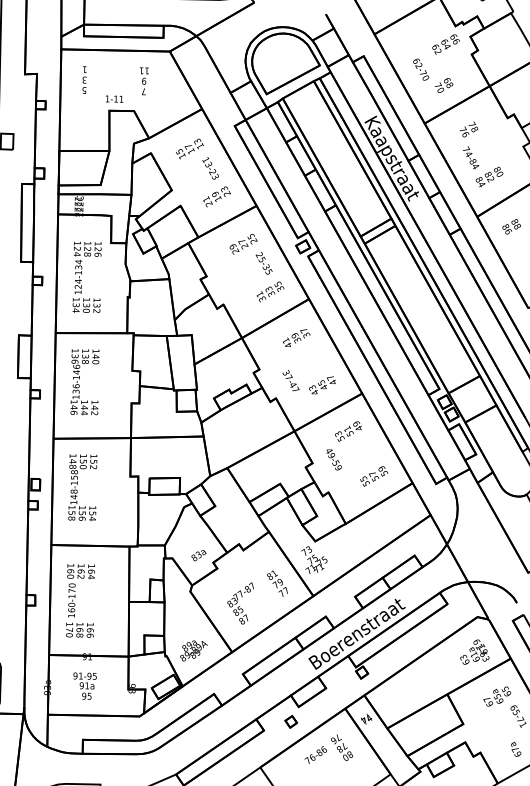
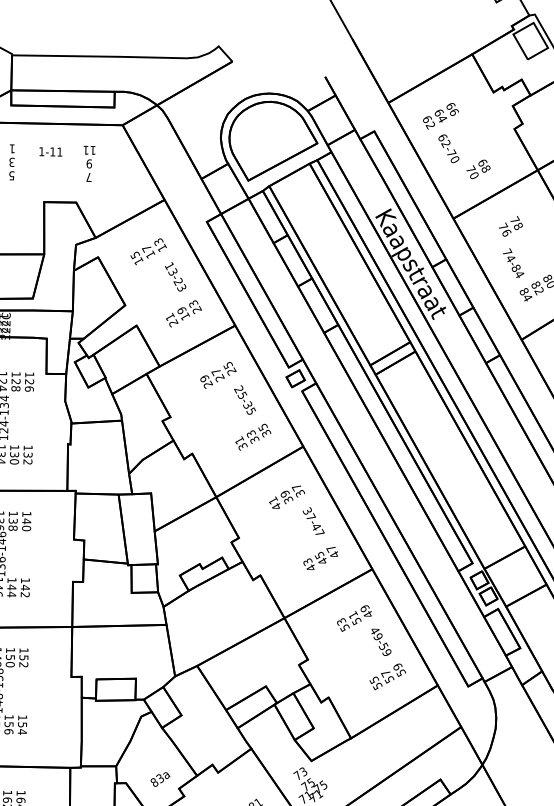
text: (445, 44) -> (440, 116), moved
text: (114, 98) -> (50, 151), moved
text: (290, 380) -> (313, 521), moved
text: (333, 459) -> (380, 641), moved

